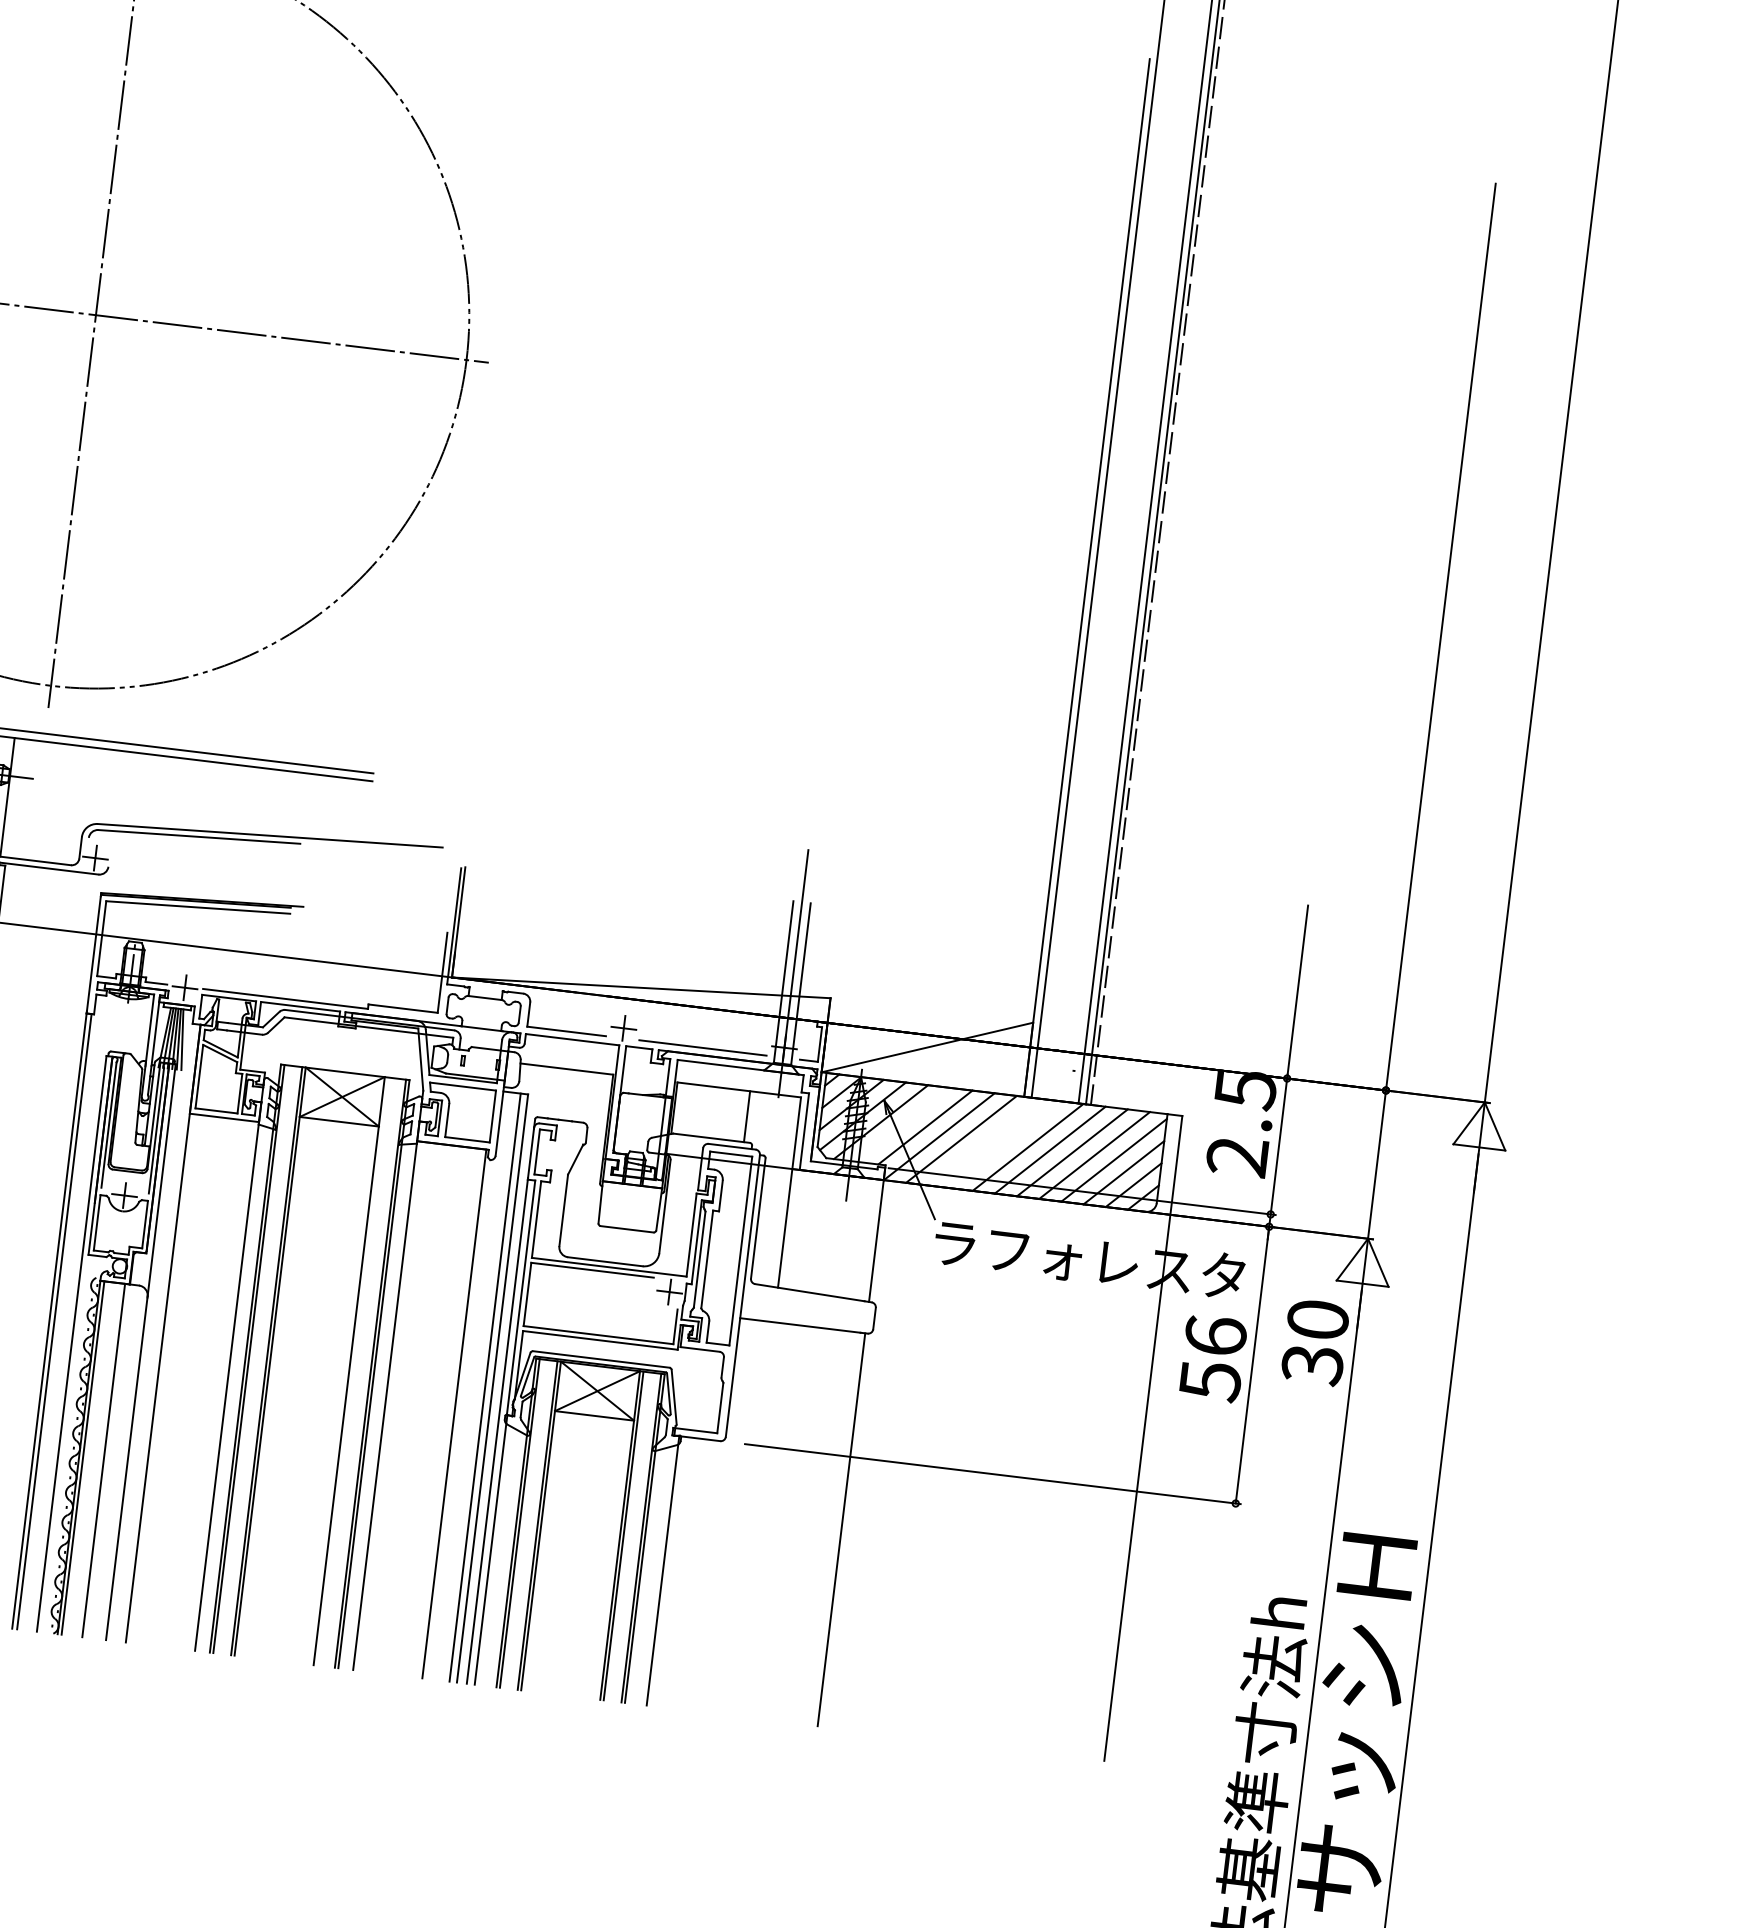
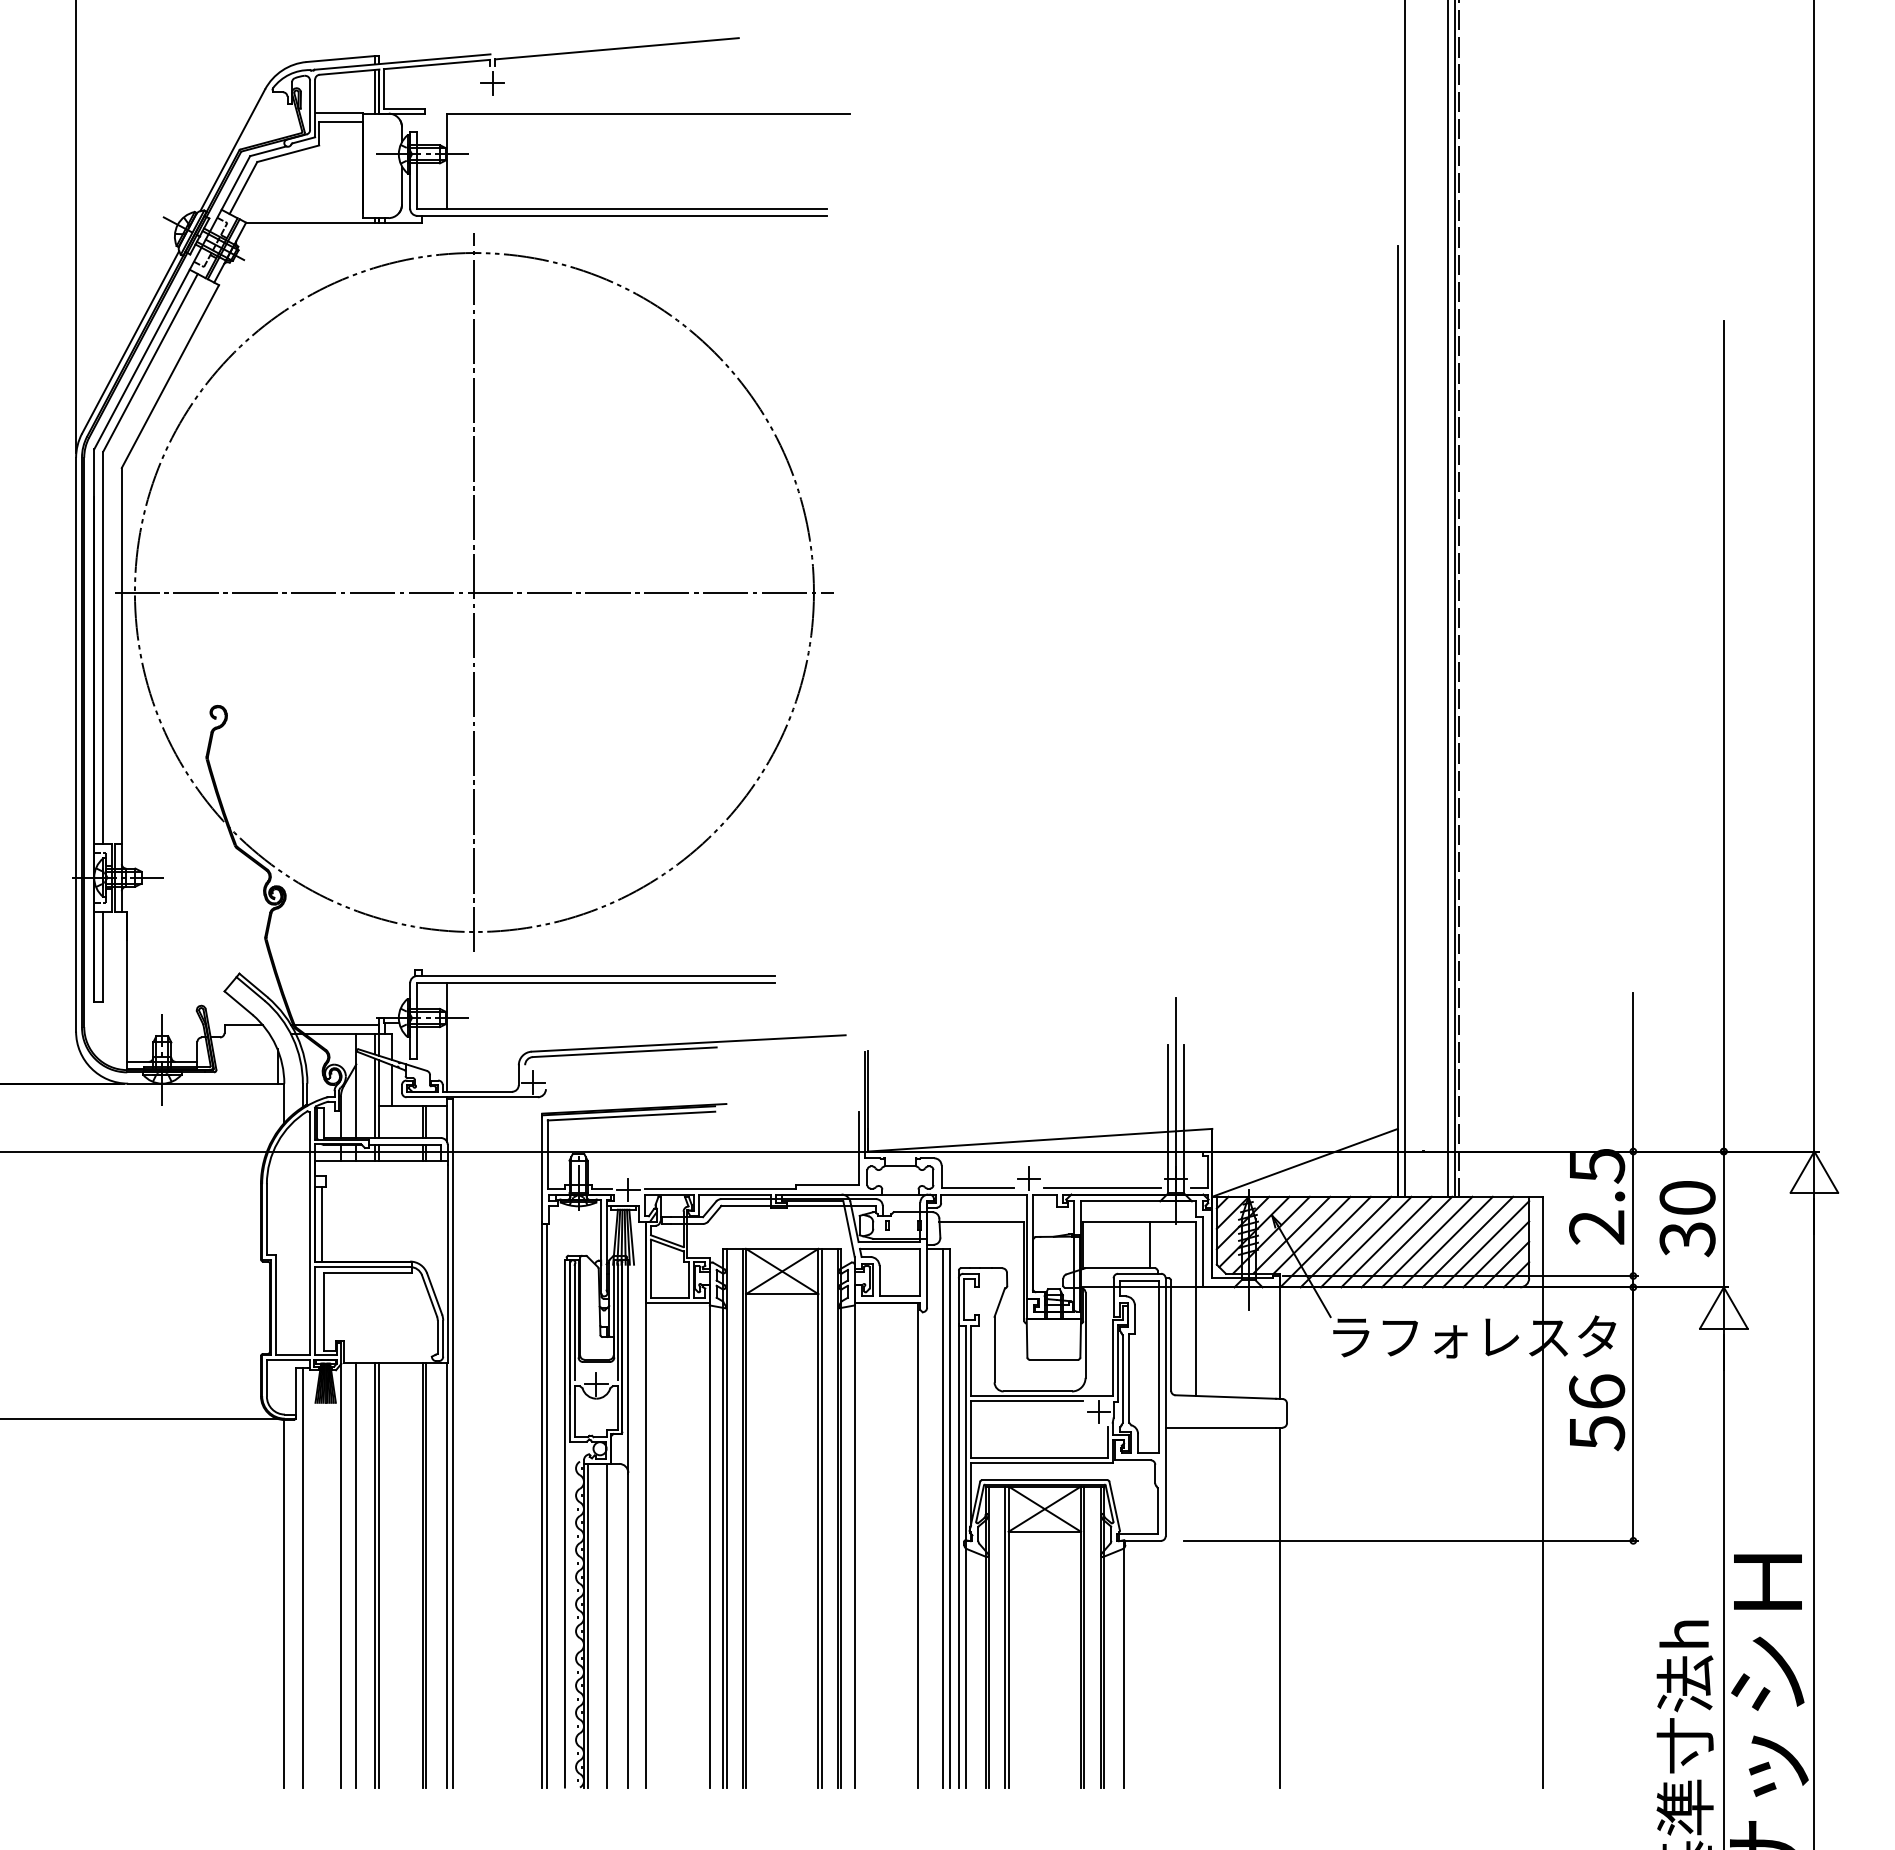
line: (903, 1123) -> (1291, 1234), added
line: (984, 1141) -> (1366, 1241), added
line: (1005, 1144) -> (1386, 1241), added
text: (1315, 1343) -> (1687, 1219), moved
line: (352, 1370) -> (821, 1517), added

